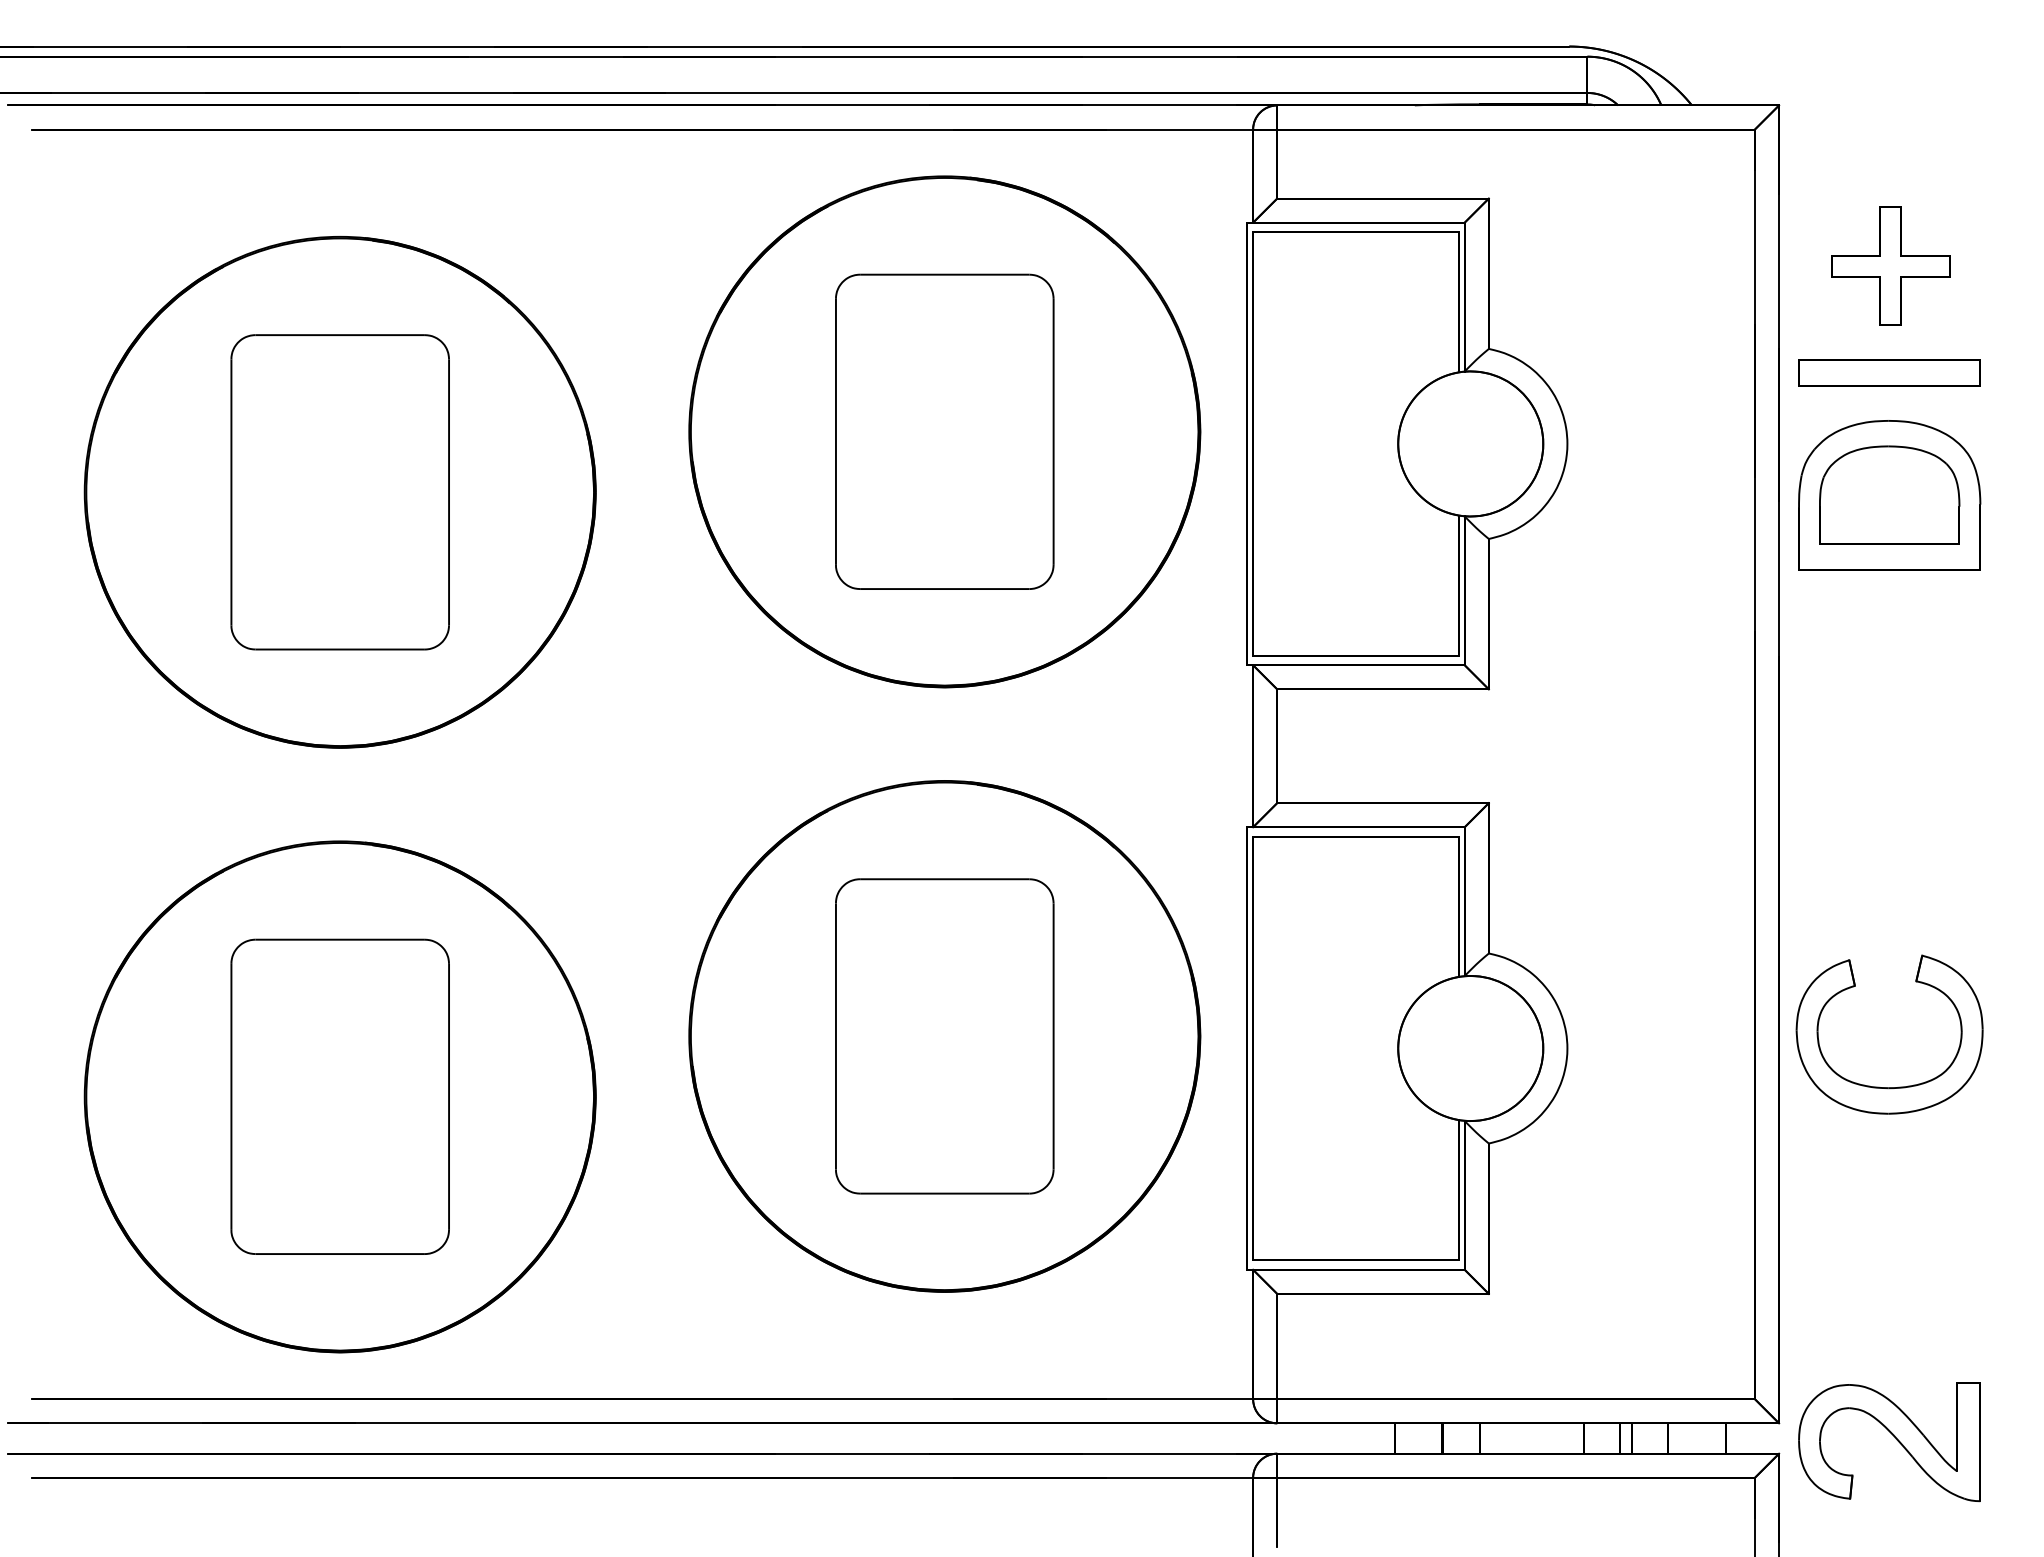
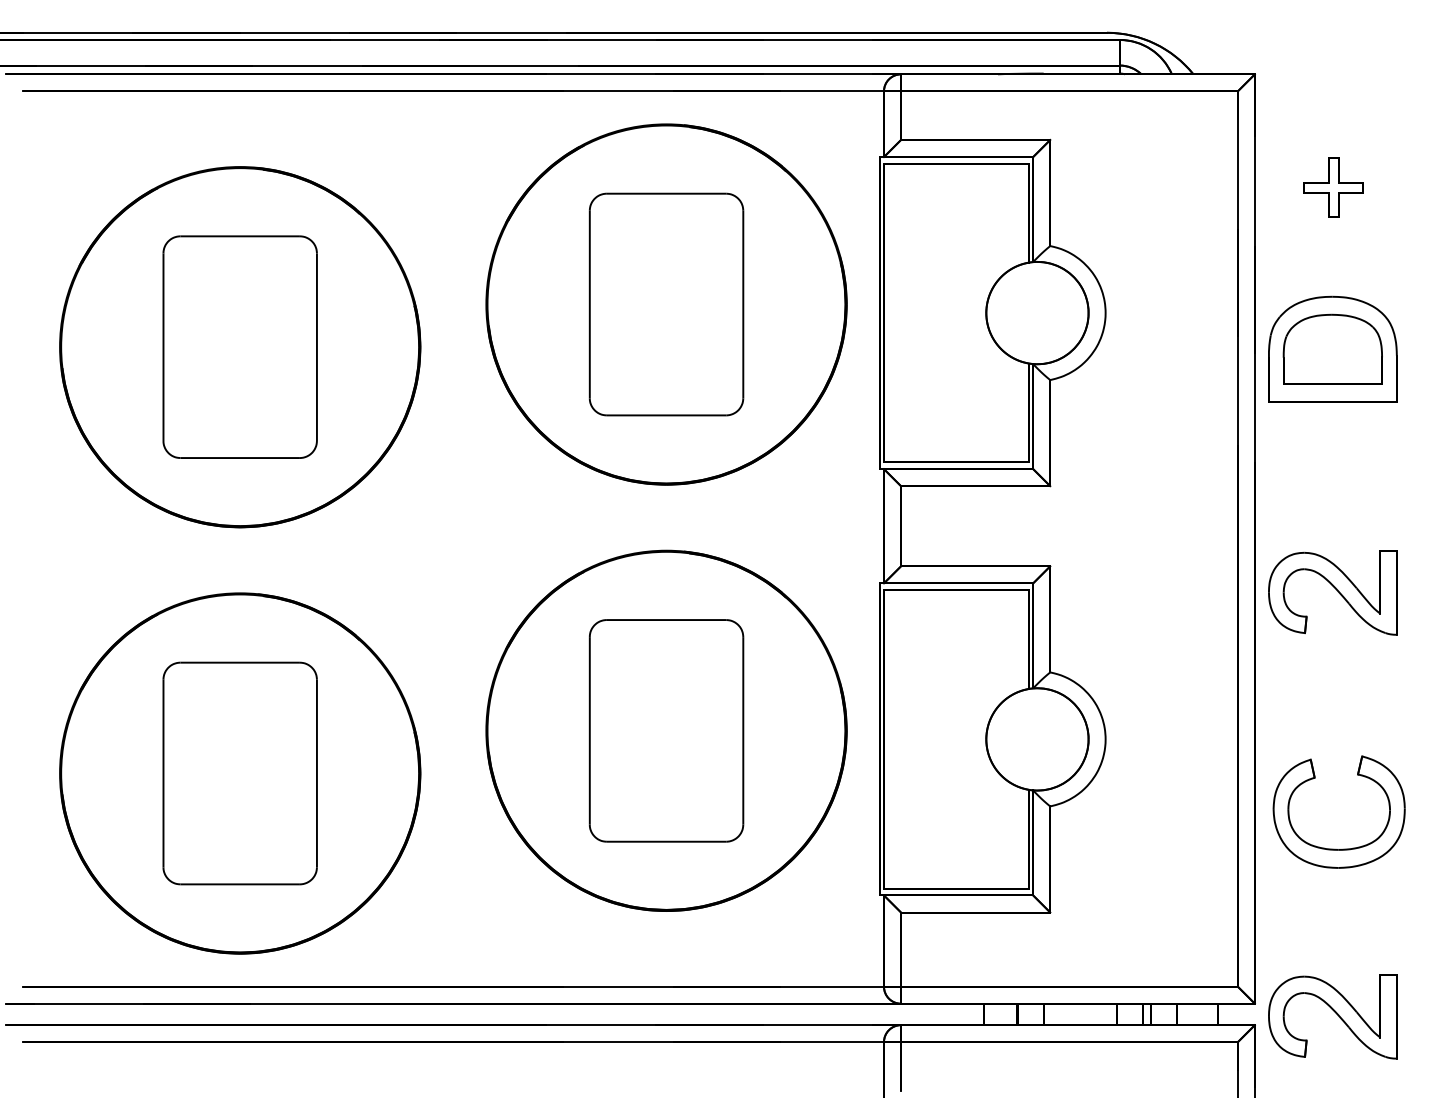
part: (1890, 265) -> (1333, 187), size x0.7
part: (1889, 372) -> (1332, 262), removed
part: (1894, 836) -> (1336, 589), added
part: (1898, 1086) -> (1345, 848), moved

